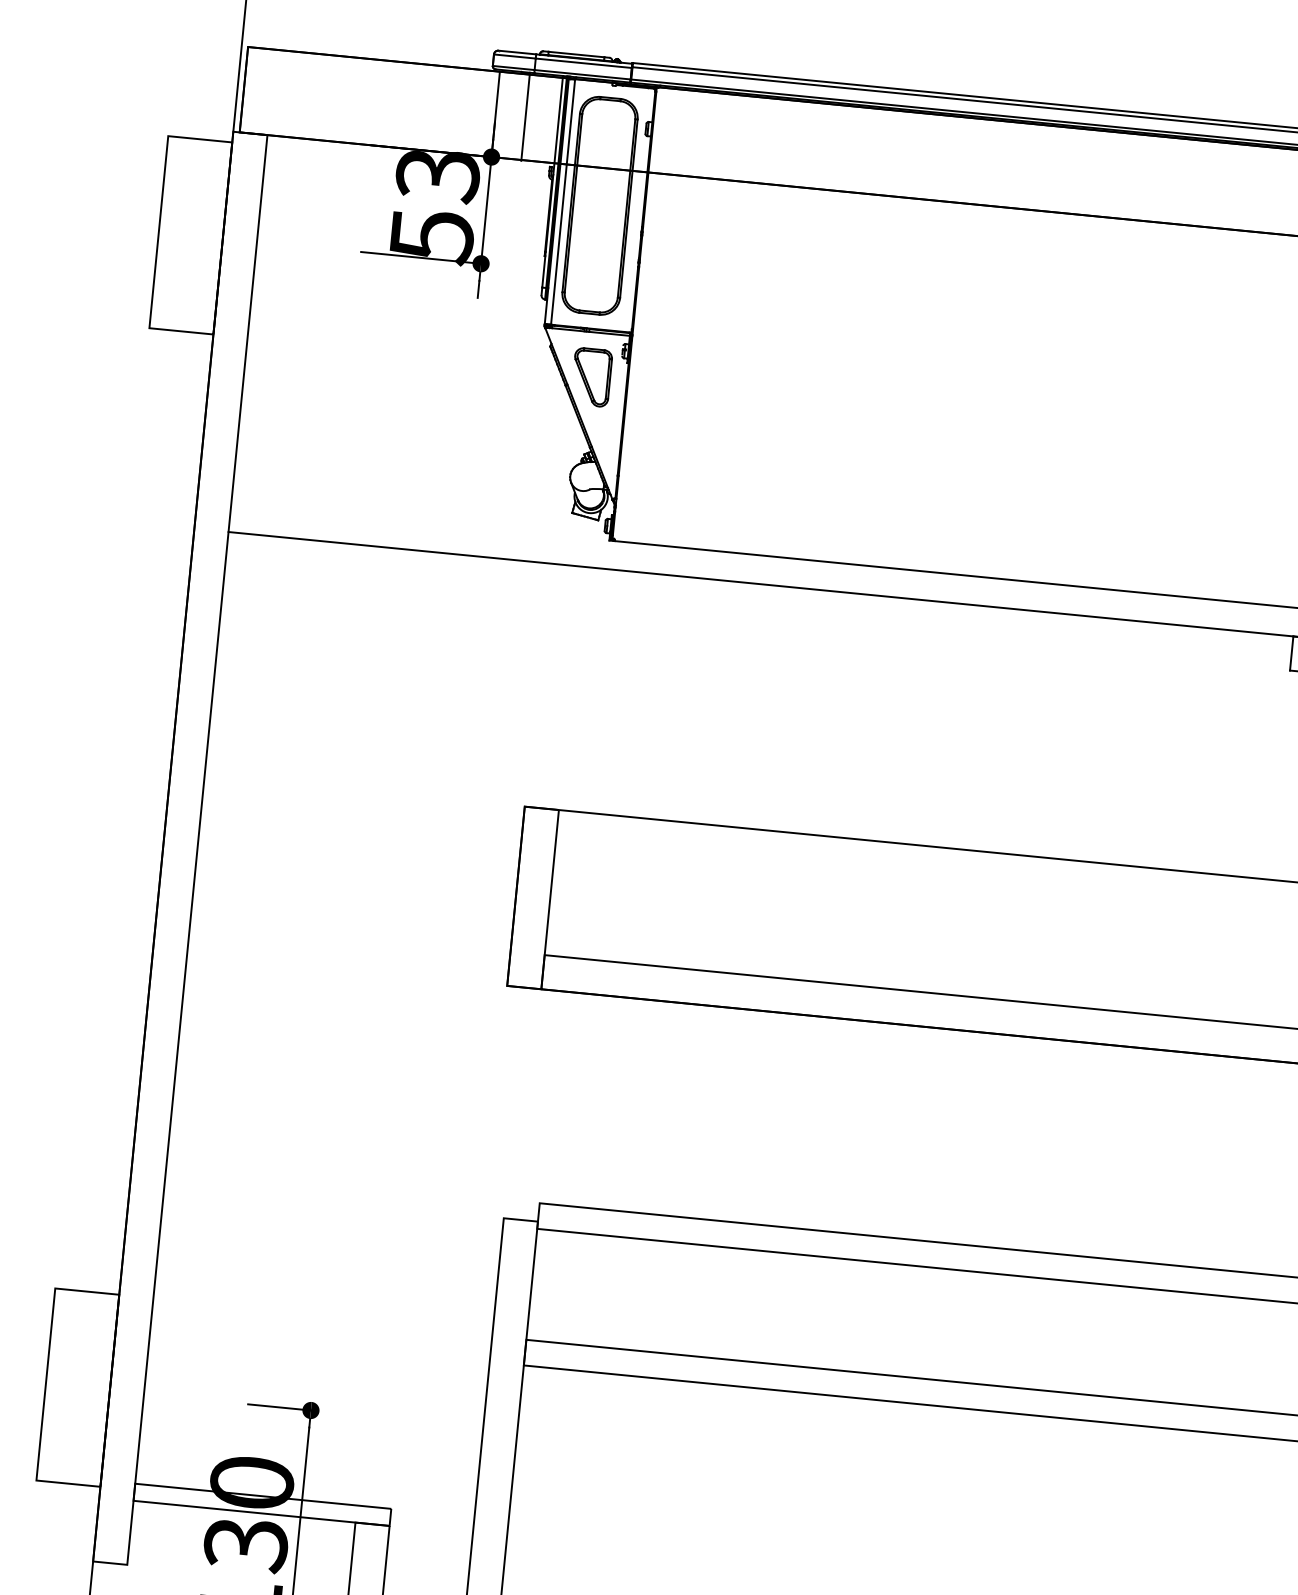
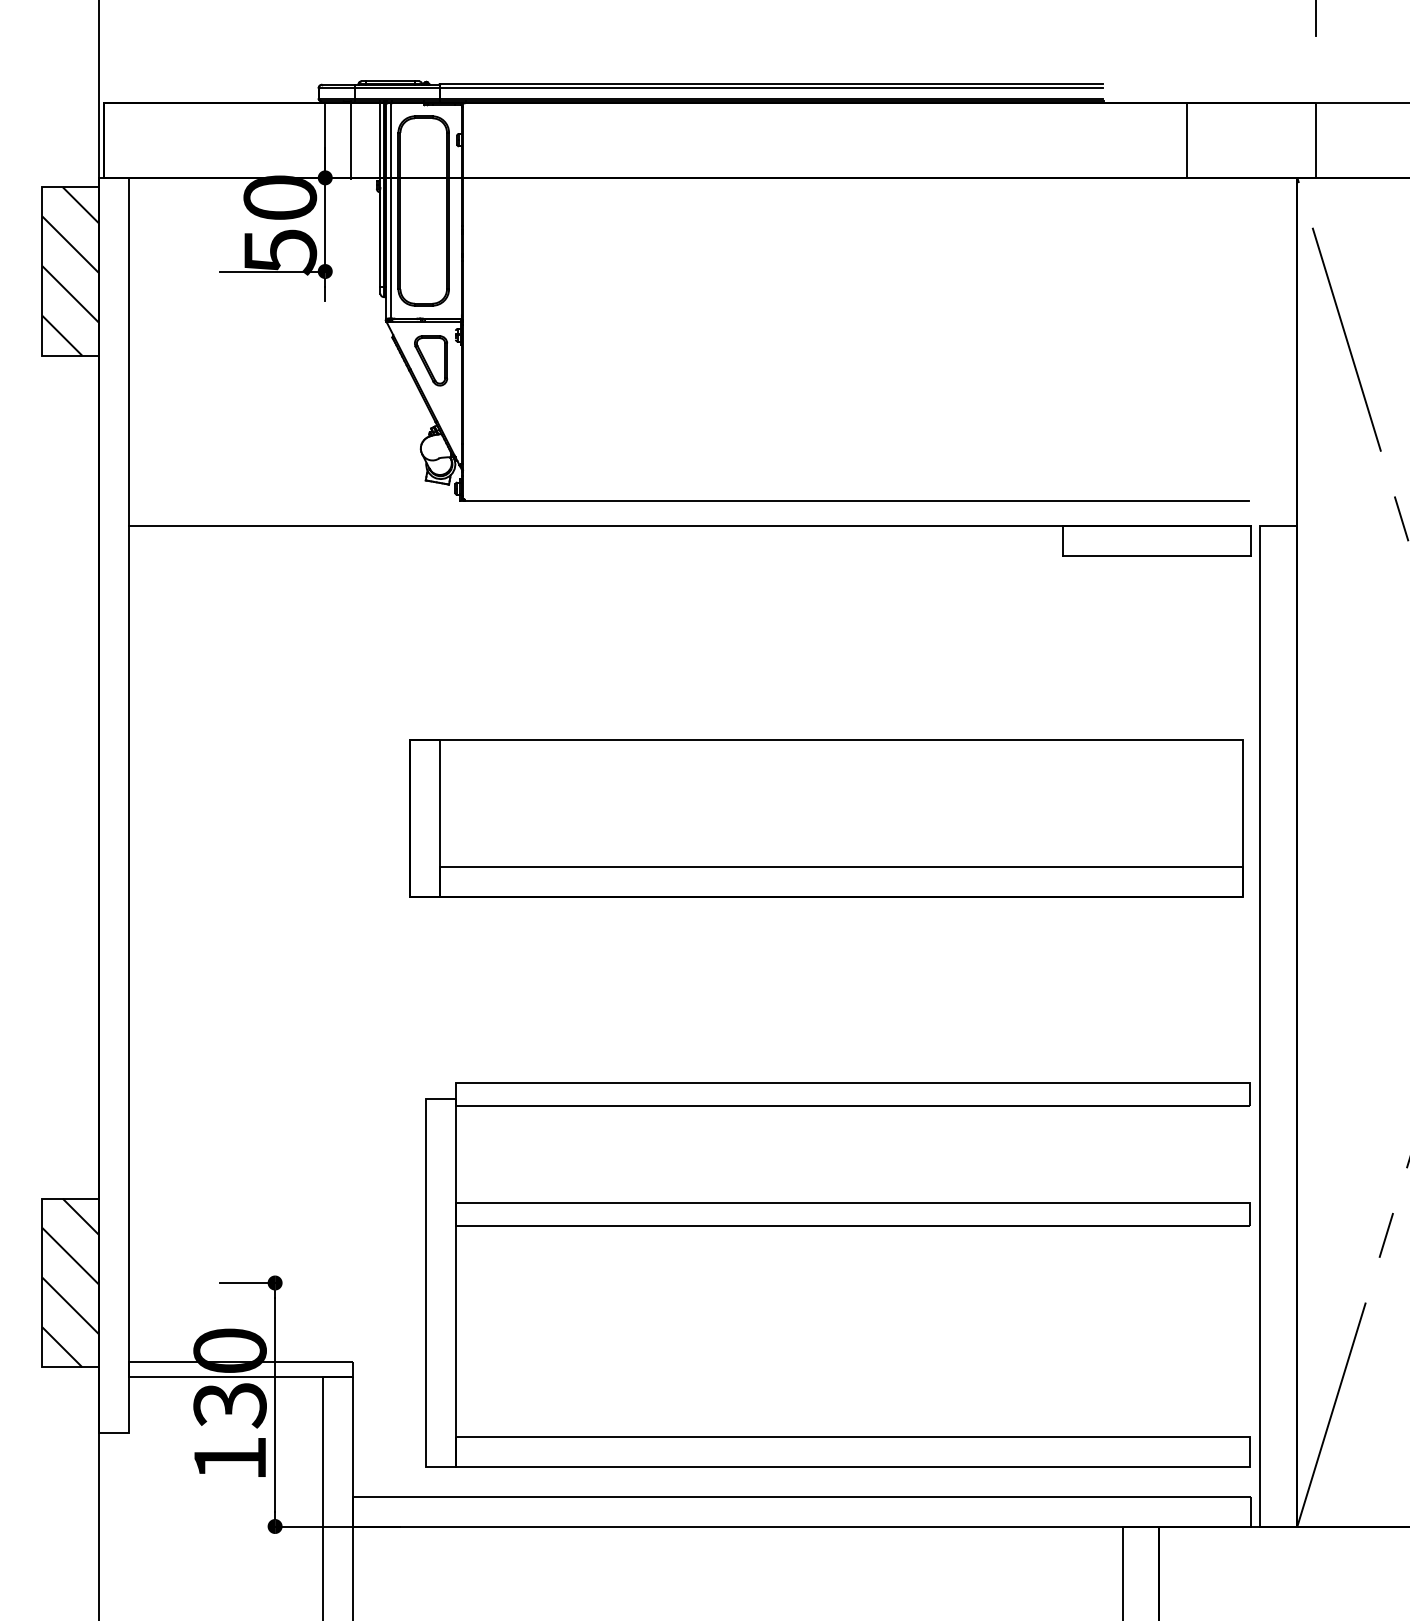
text: (438, 175) -> (280, 198), 53 -> 50
hatch: (190, 235) -> (70, 271), added
hatch: (77, 1387) -> (70, 1282), added

